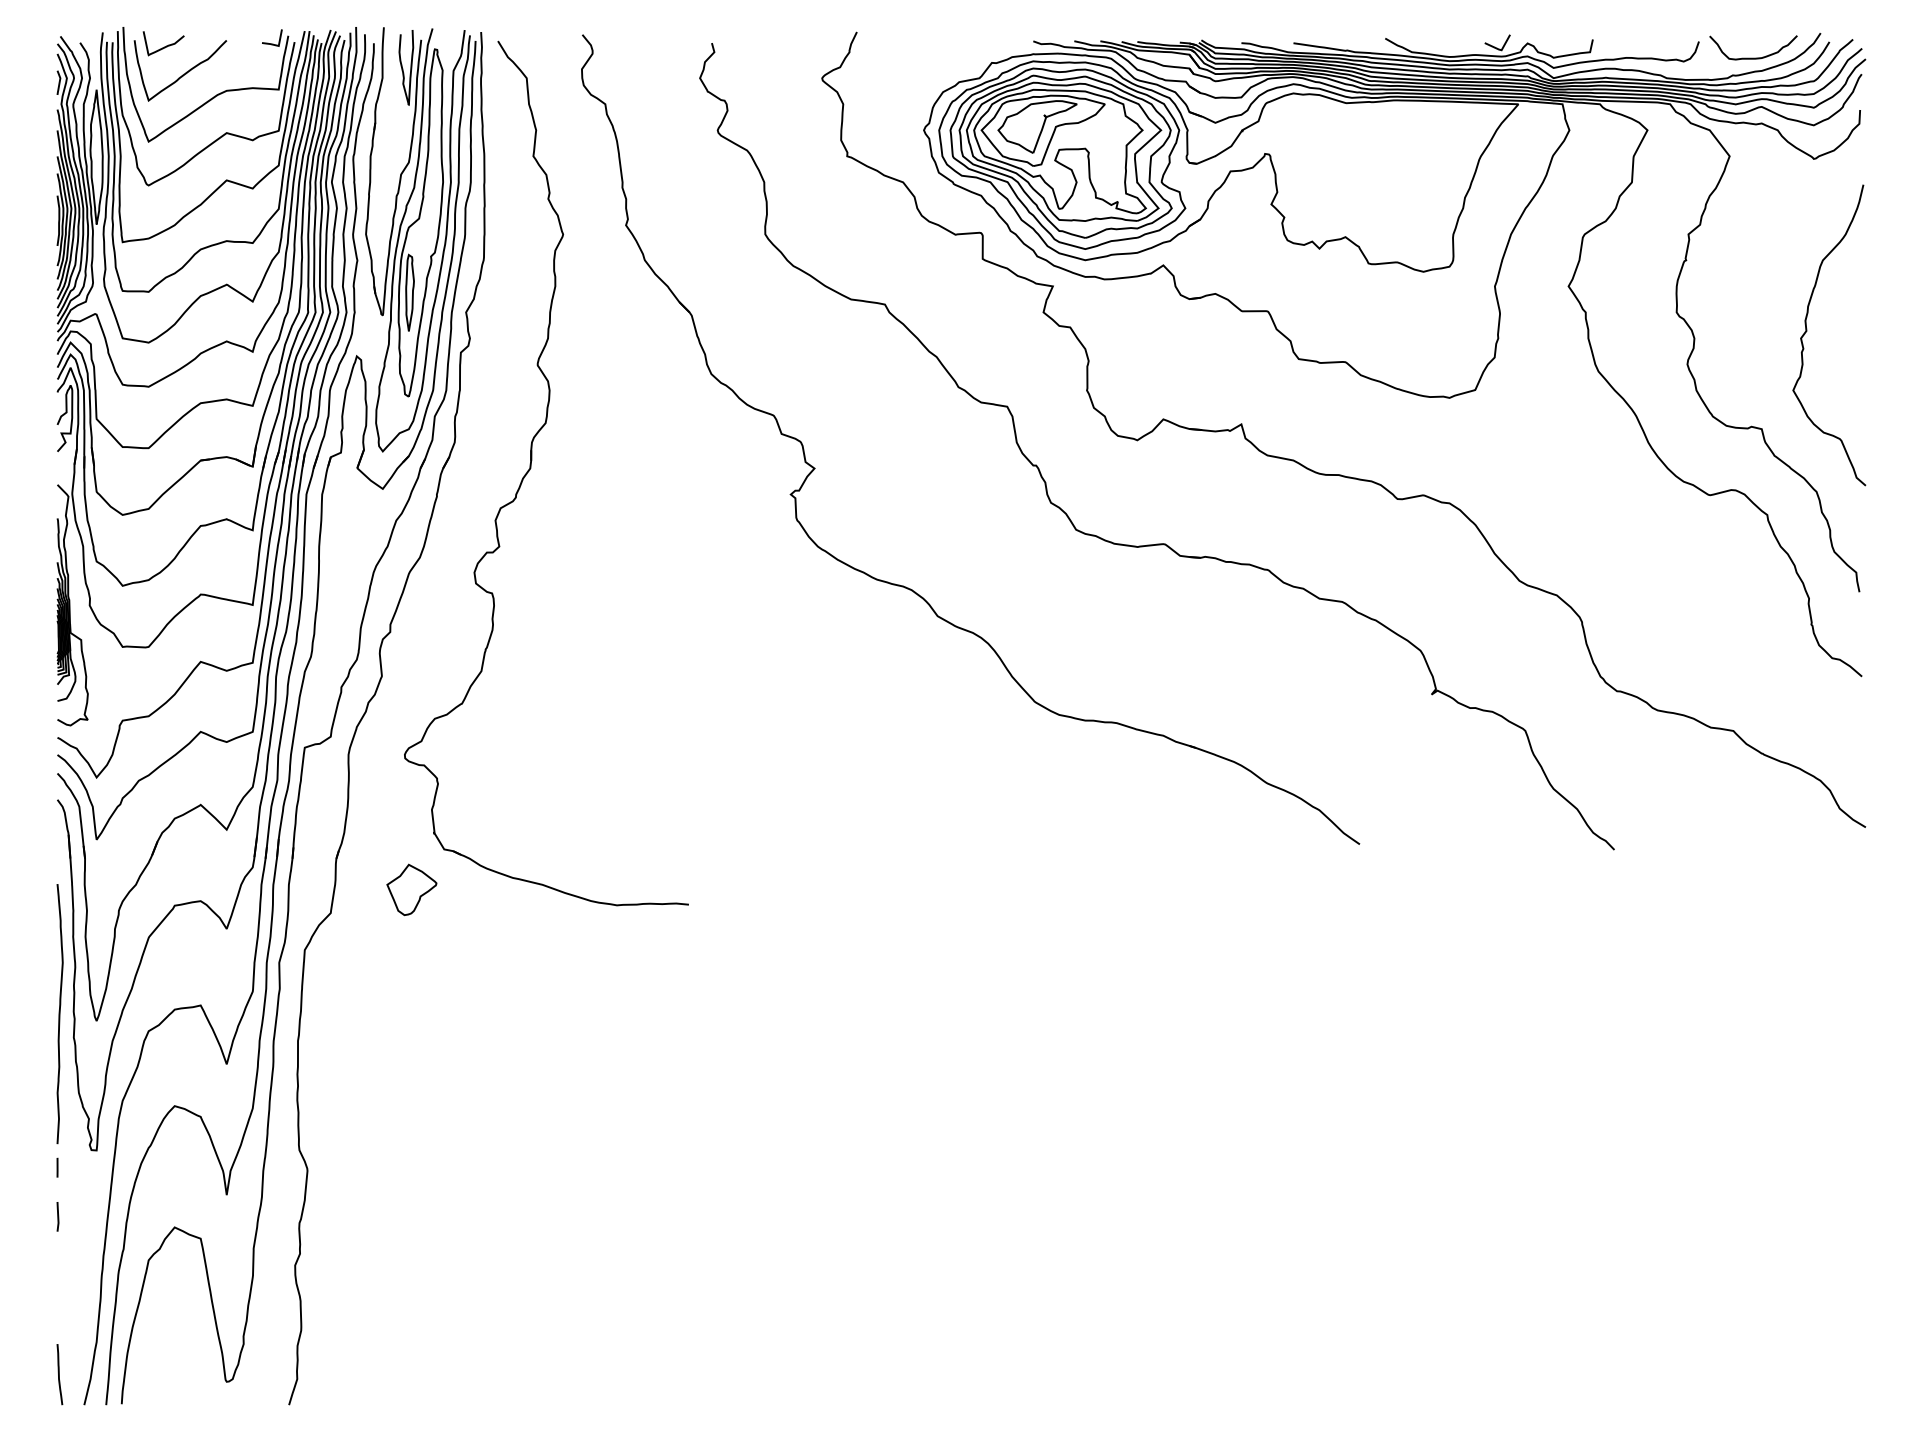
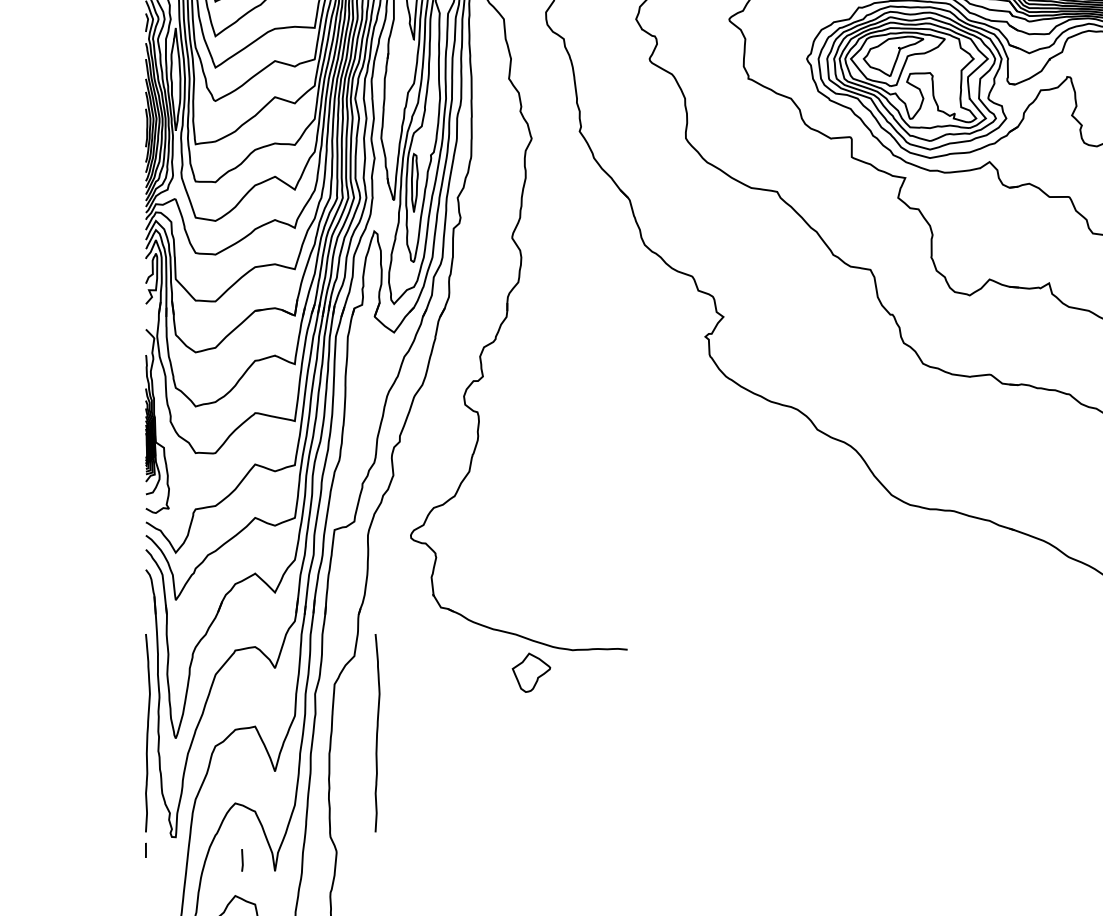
part: (411, 889) -> (531, 672), moved
curve: (360, 1014) -> (377, 733), added
line: (57, 1216) -> (242, 860), moved

